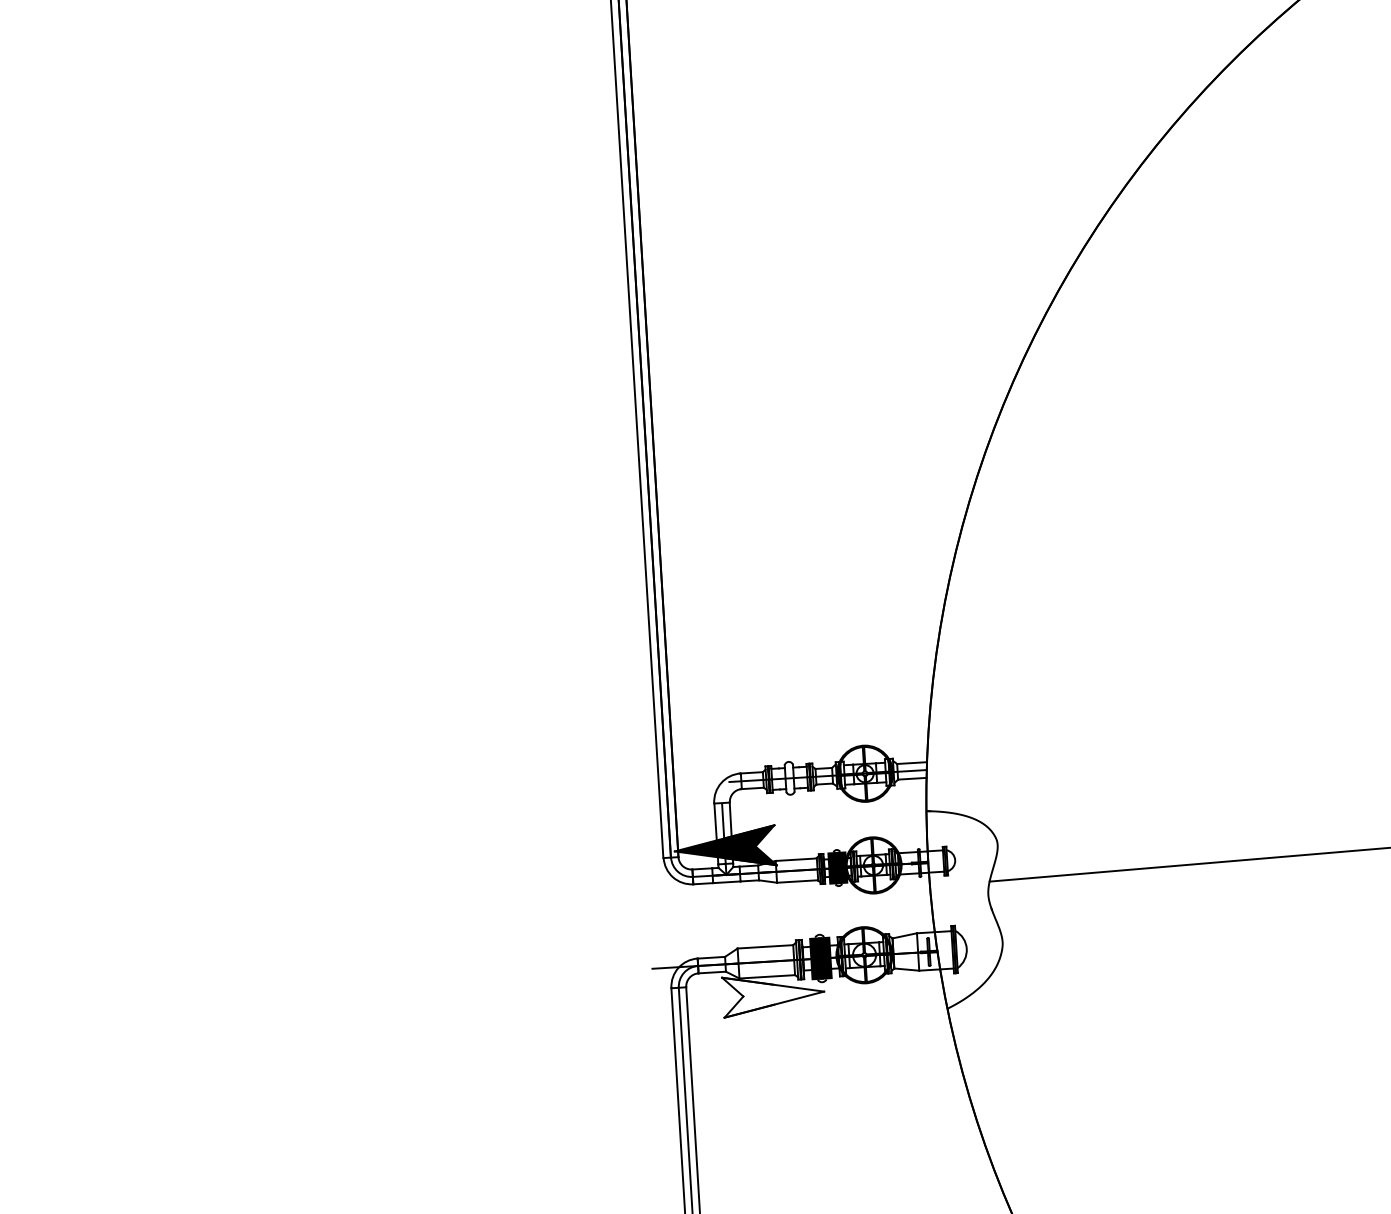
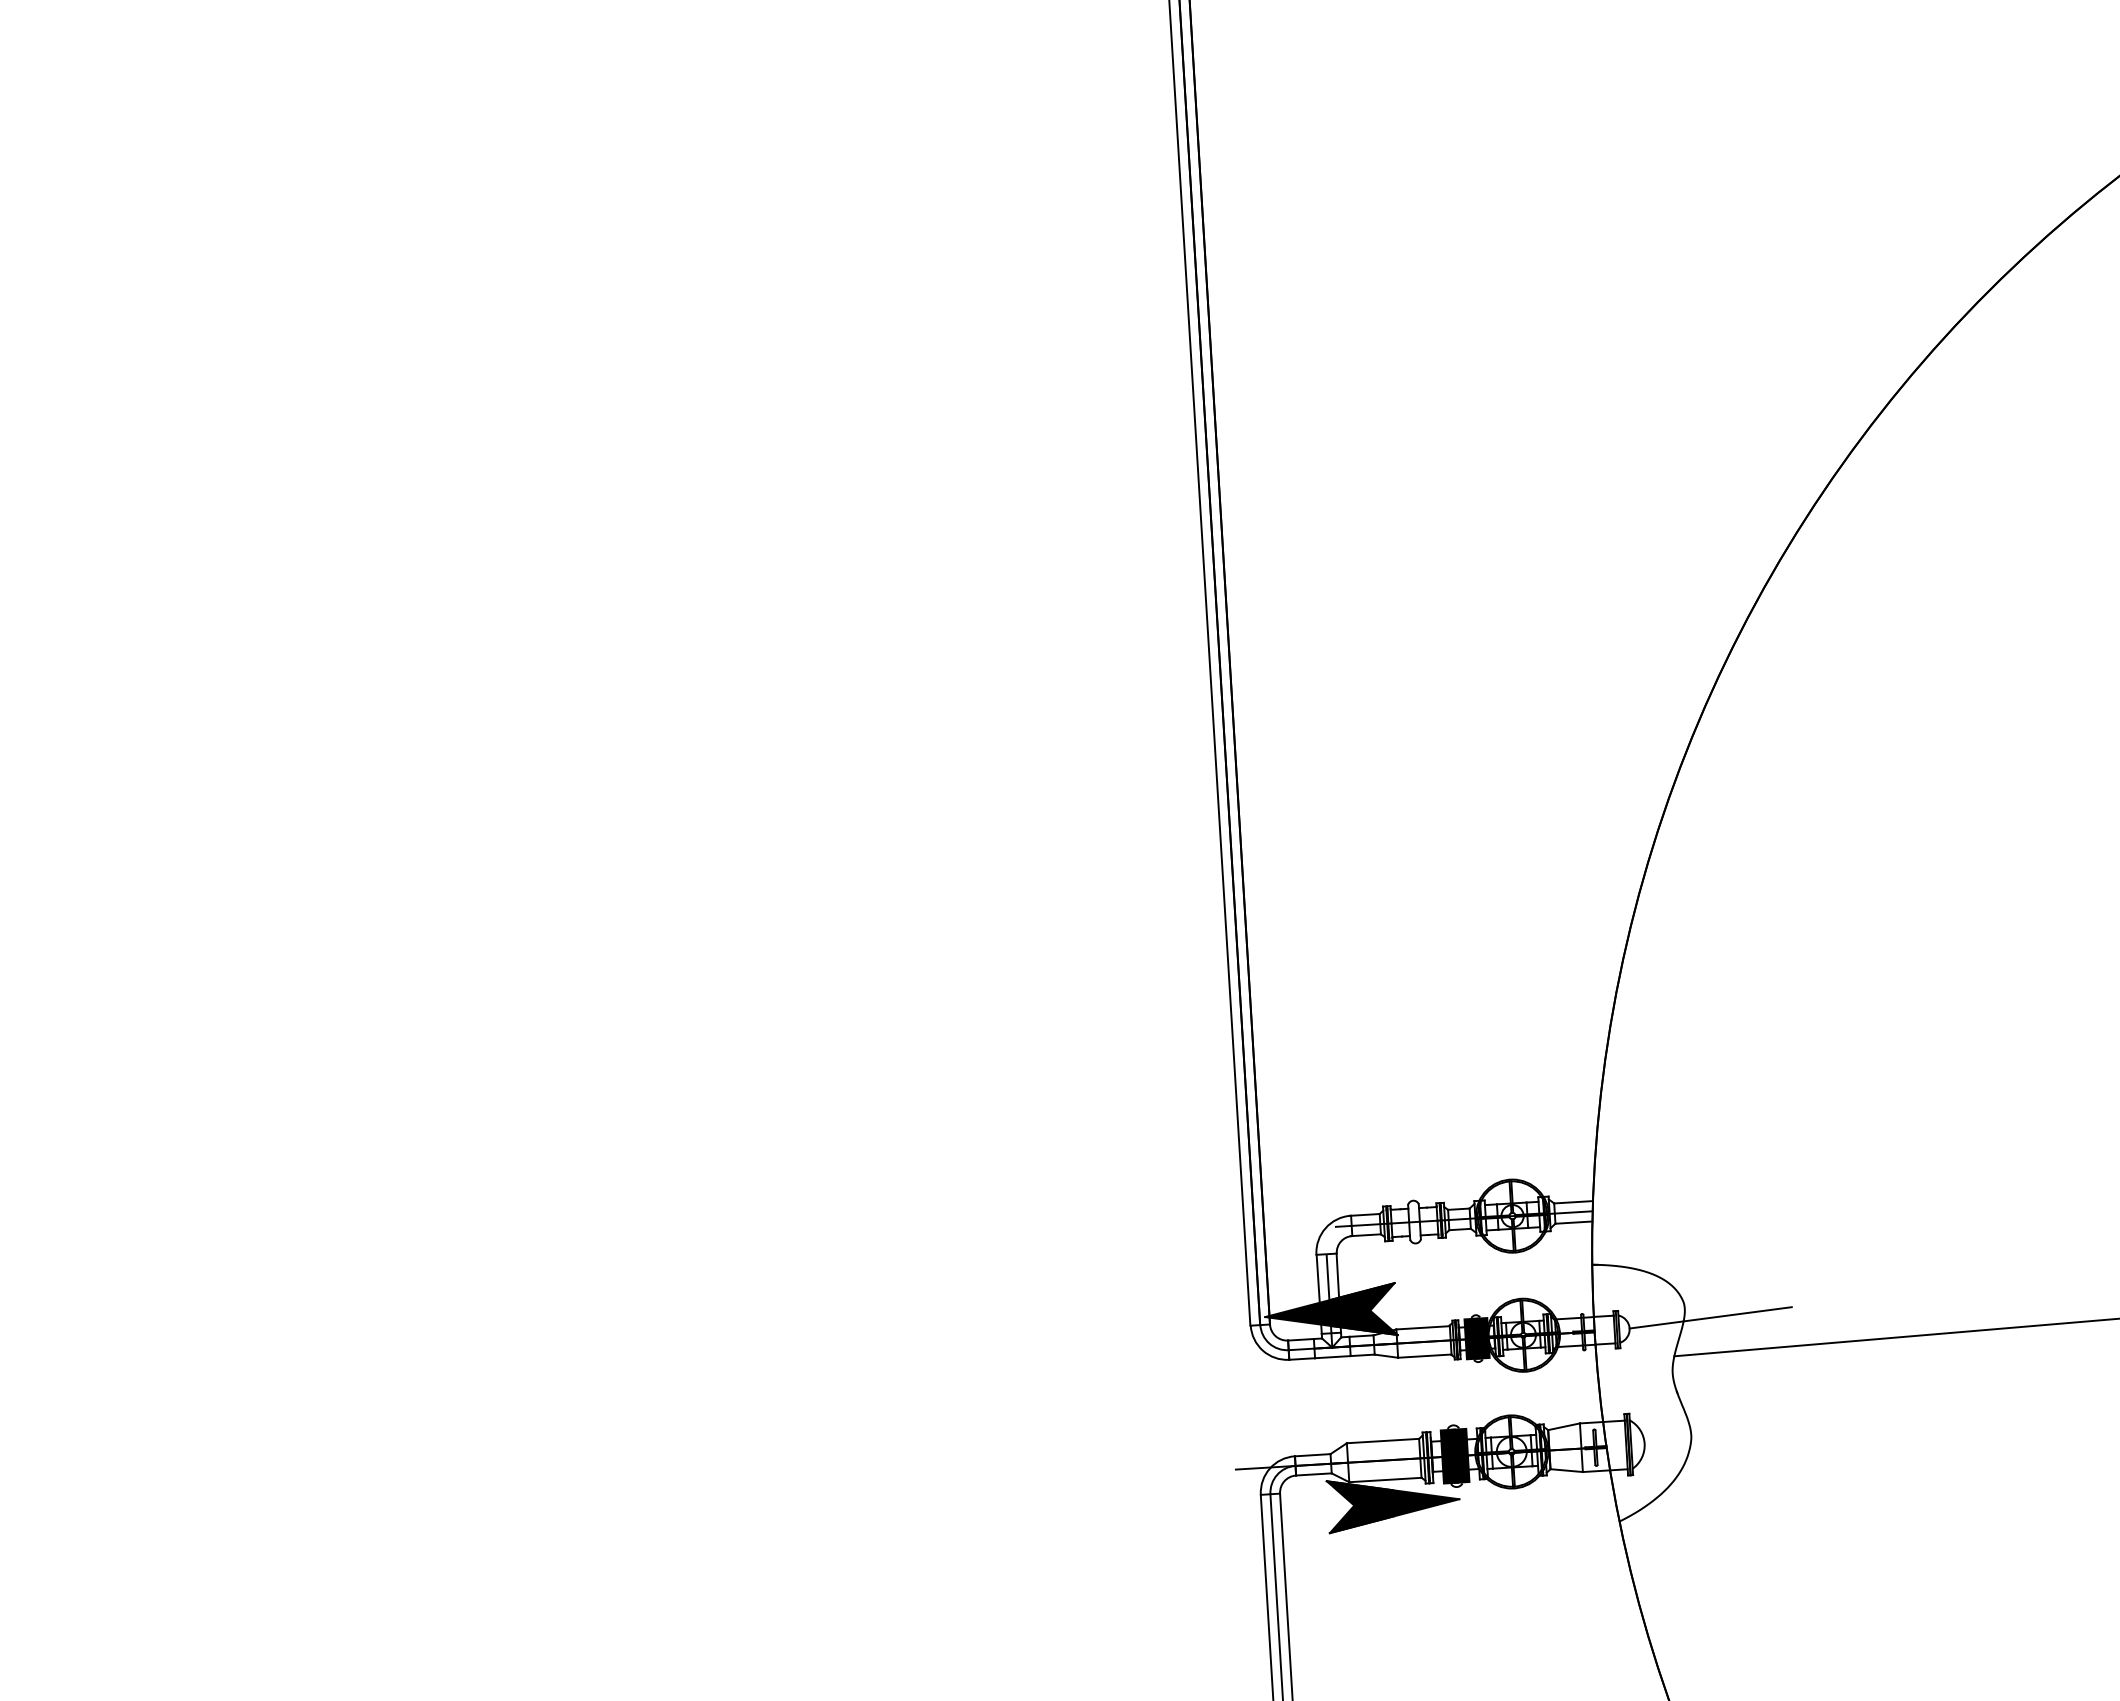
line: (1017, 851) -> (1710, 1317), added
fill: (772, 997) -> (1392, 1507), added

